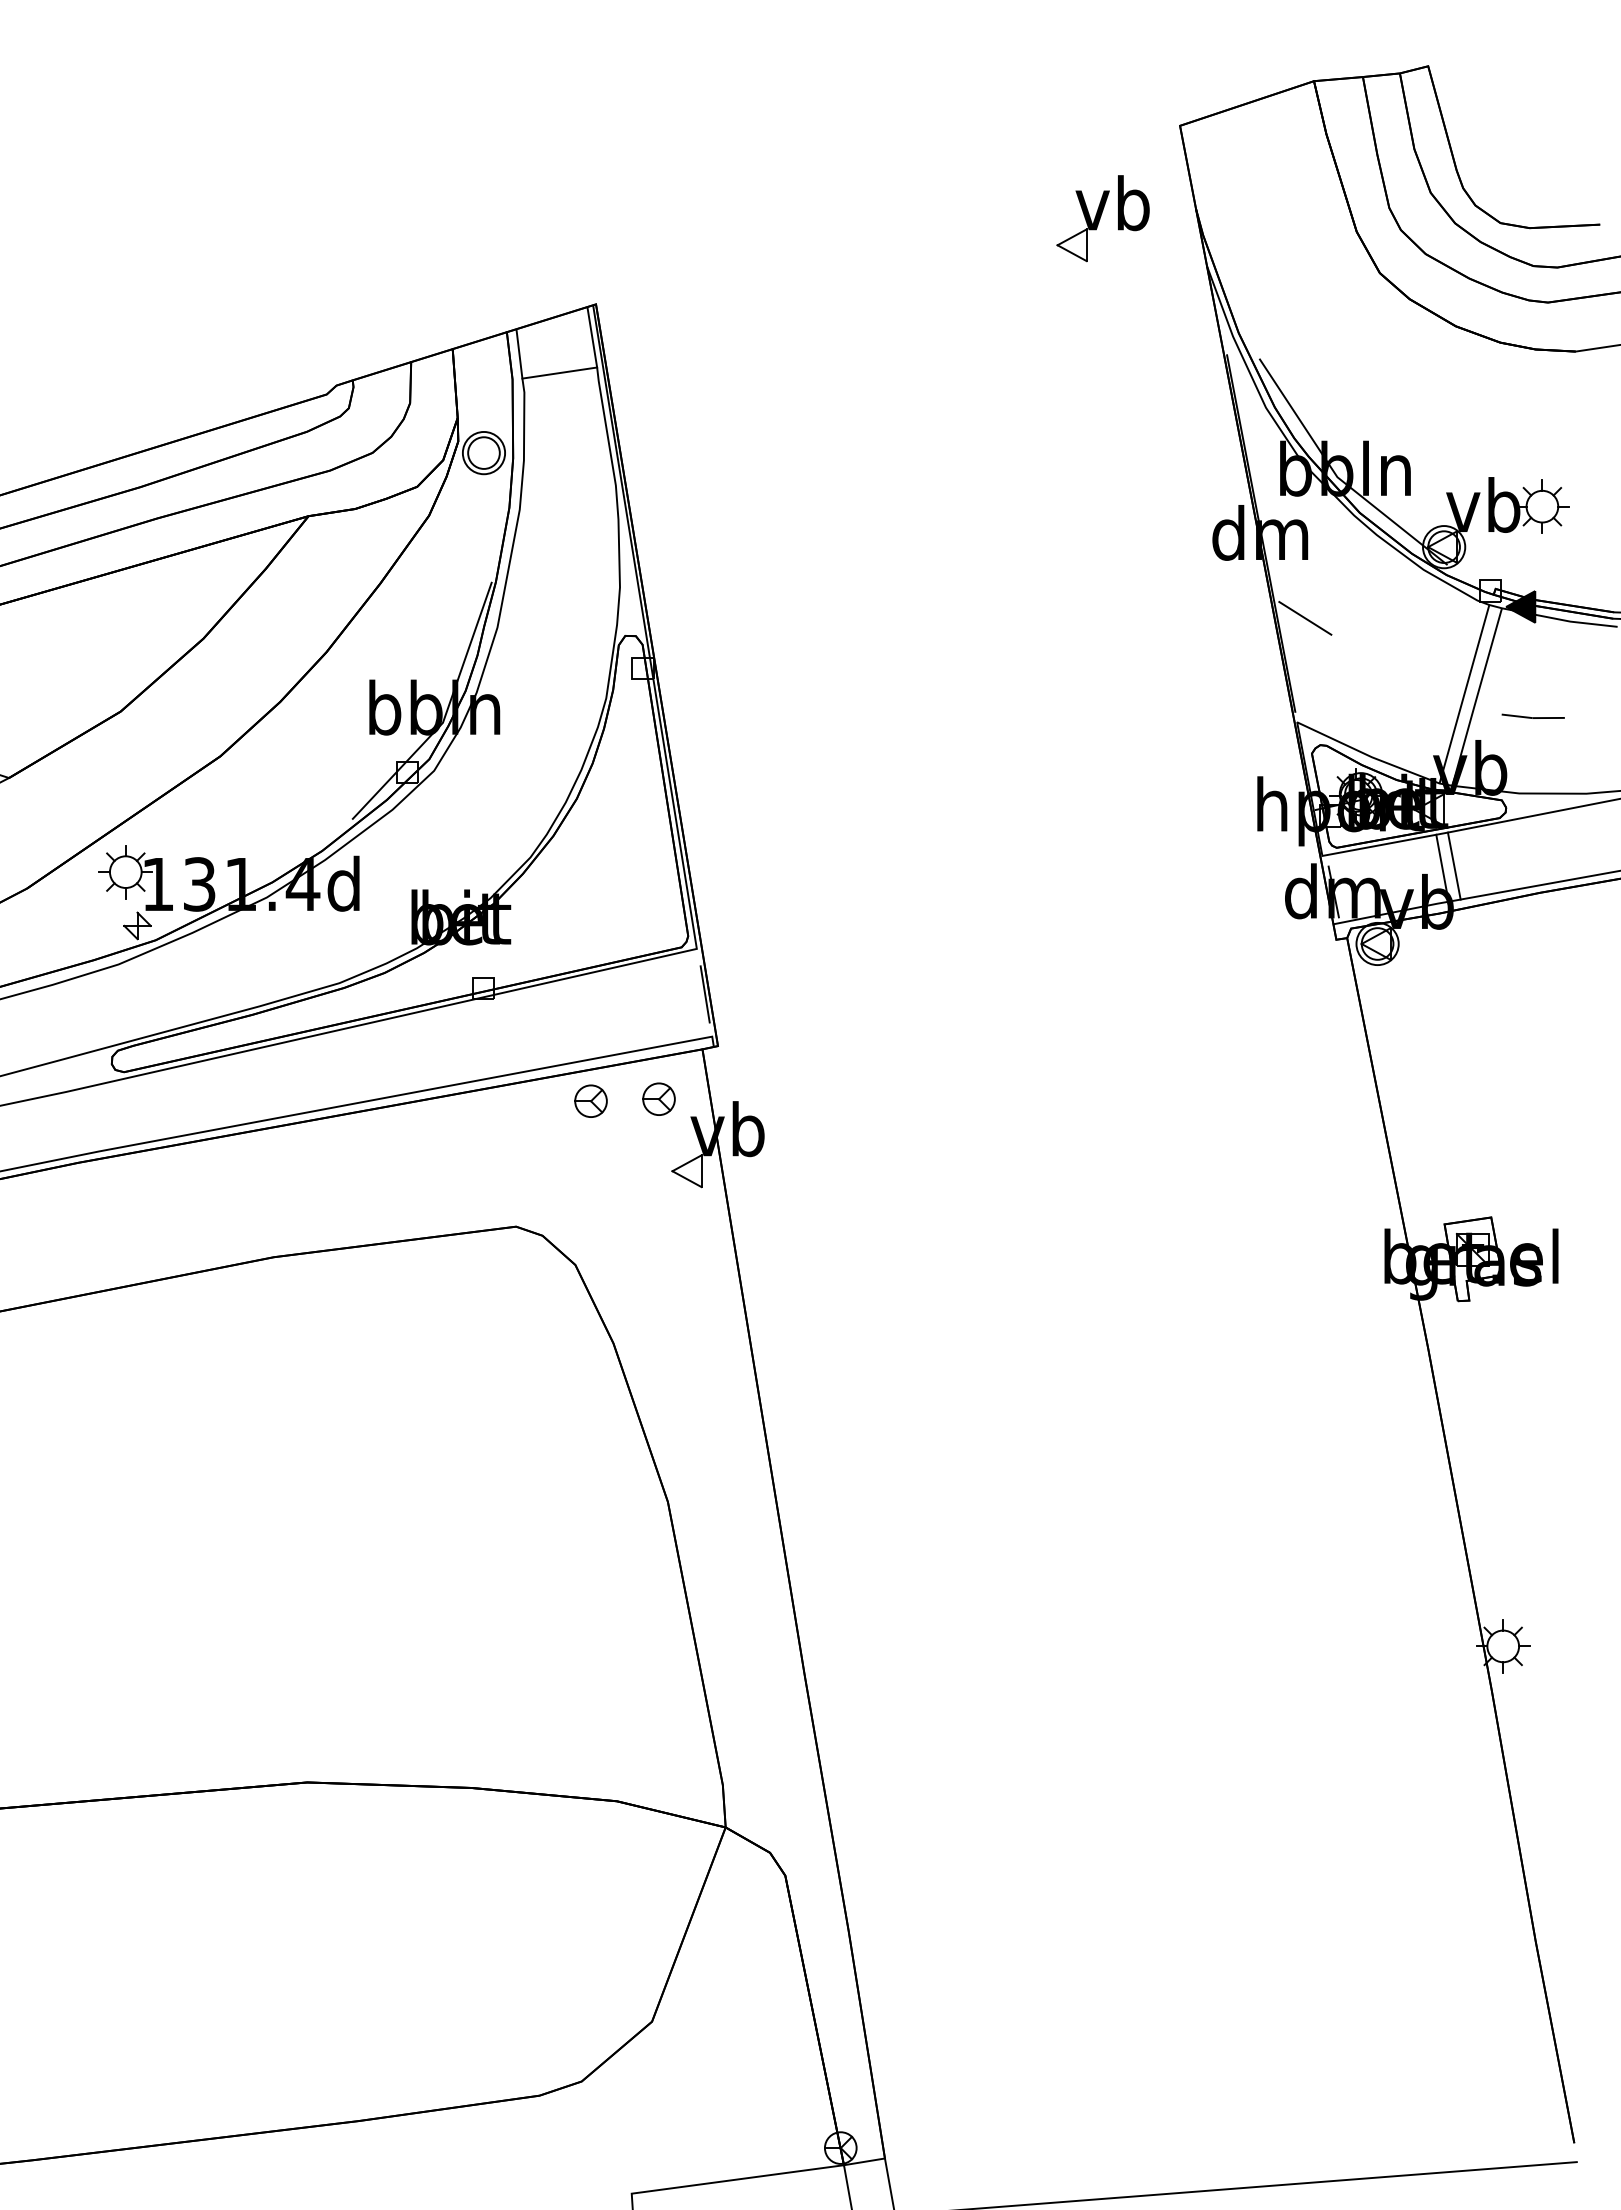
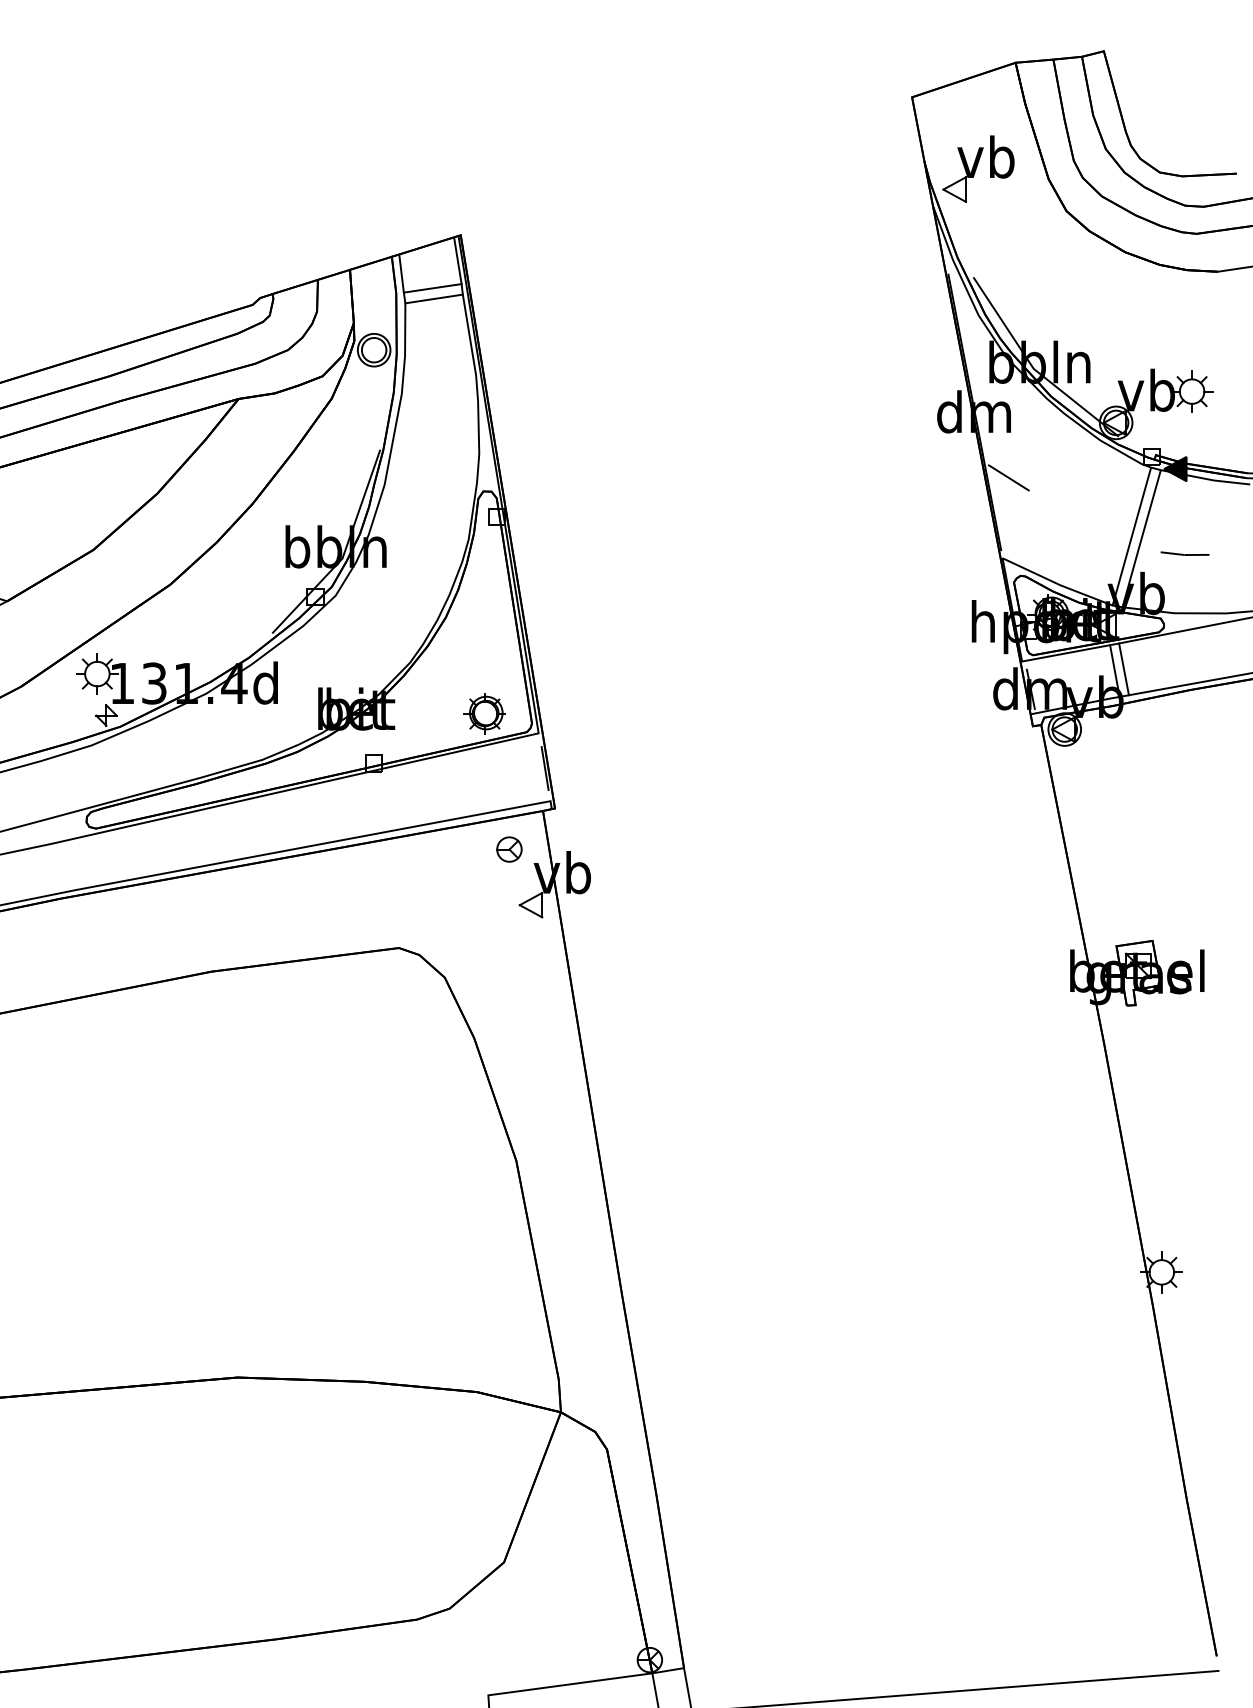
part: (1102, 218) -> (978, 168), moved
line: (561, 386) -> (434, 298), added
part: (627, 923) -> (485, 713), added
part: (590, 1100) -> (456, 850), removed

